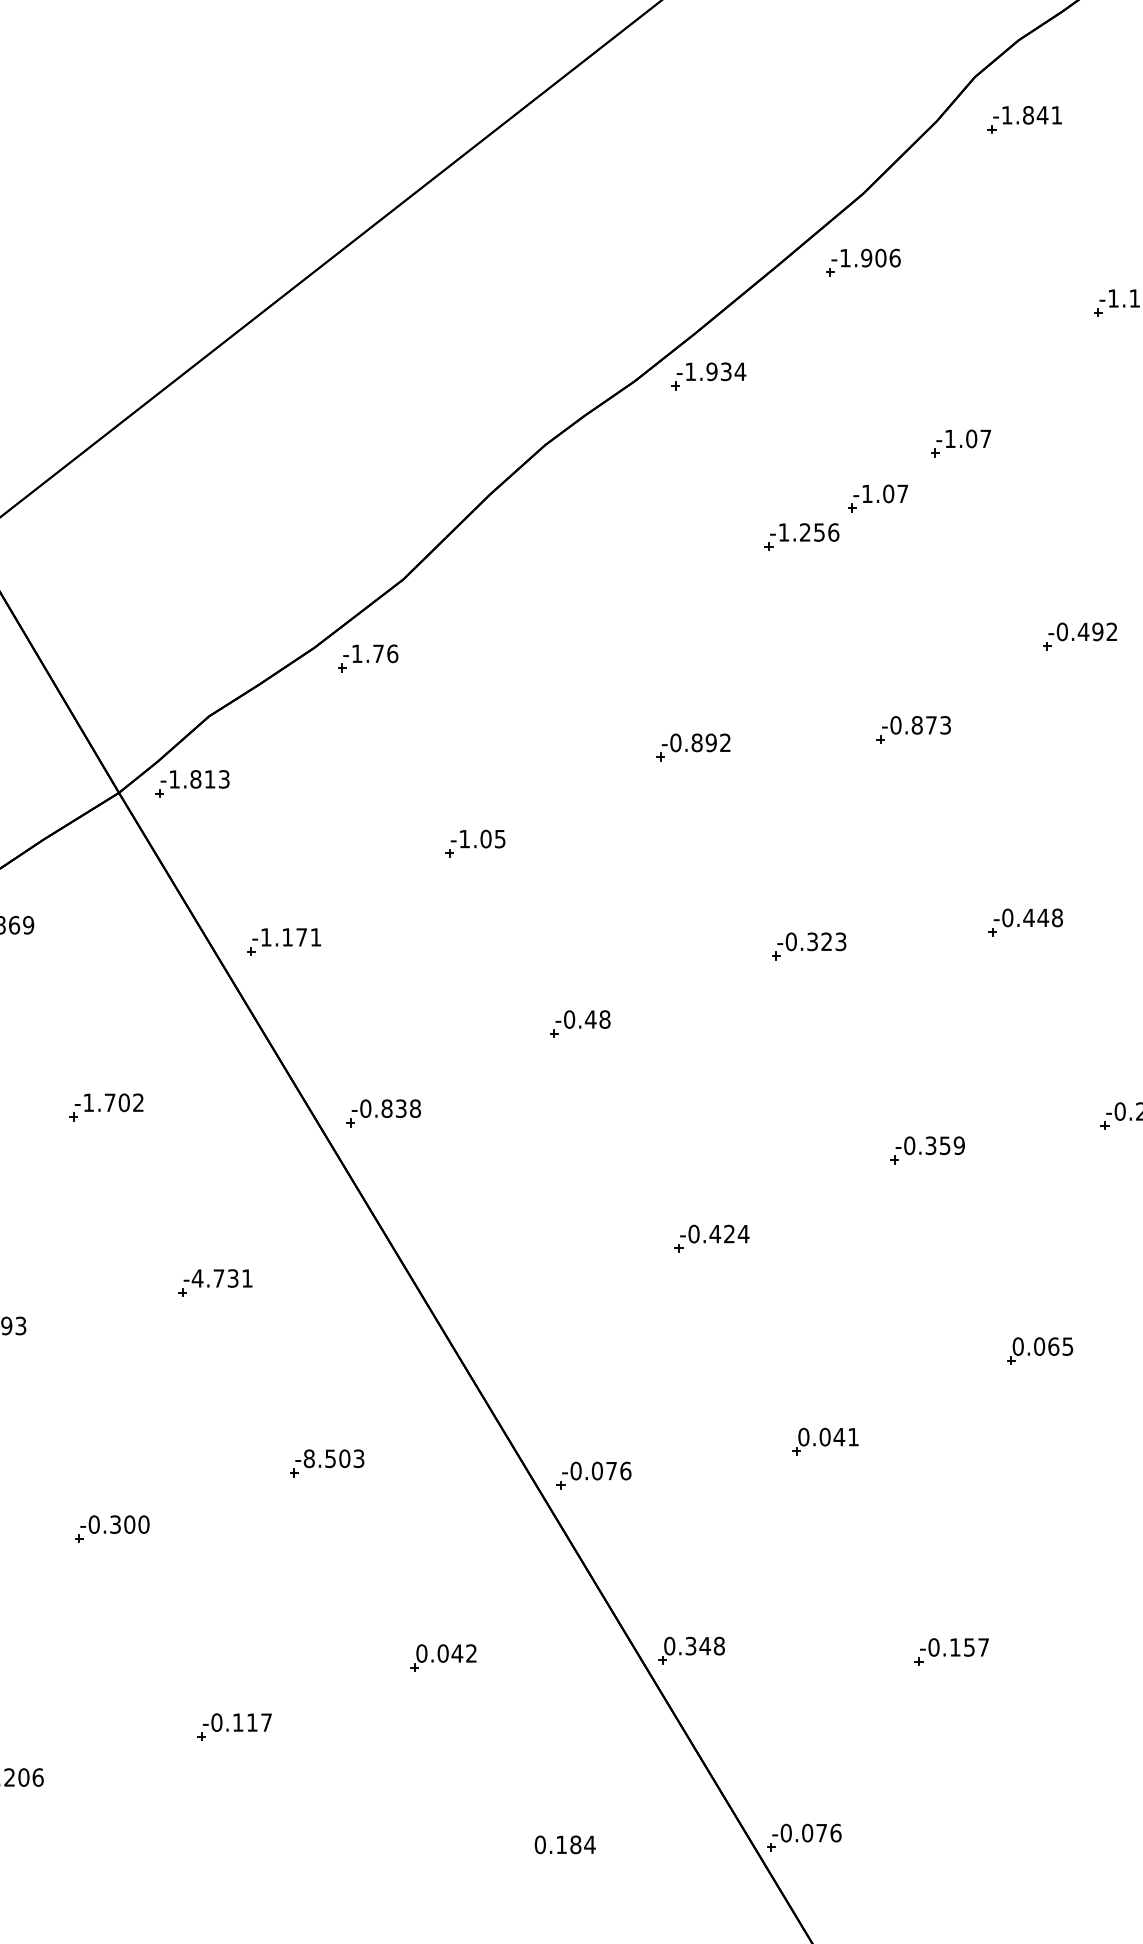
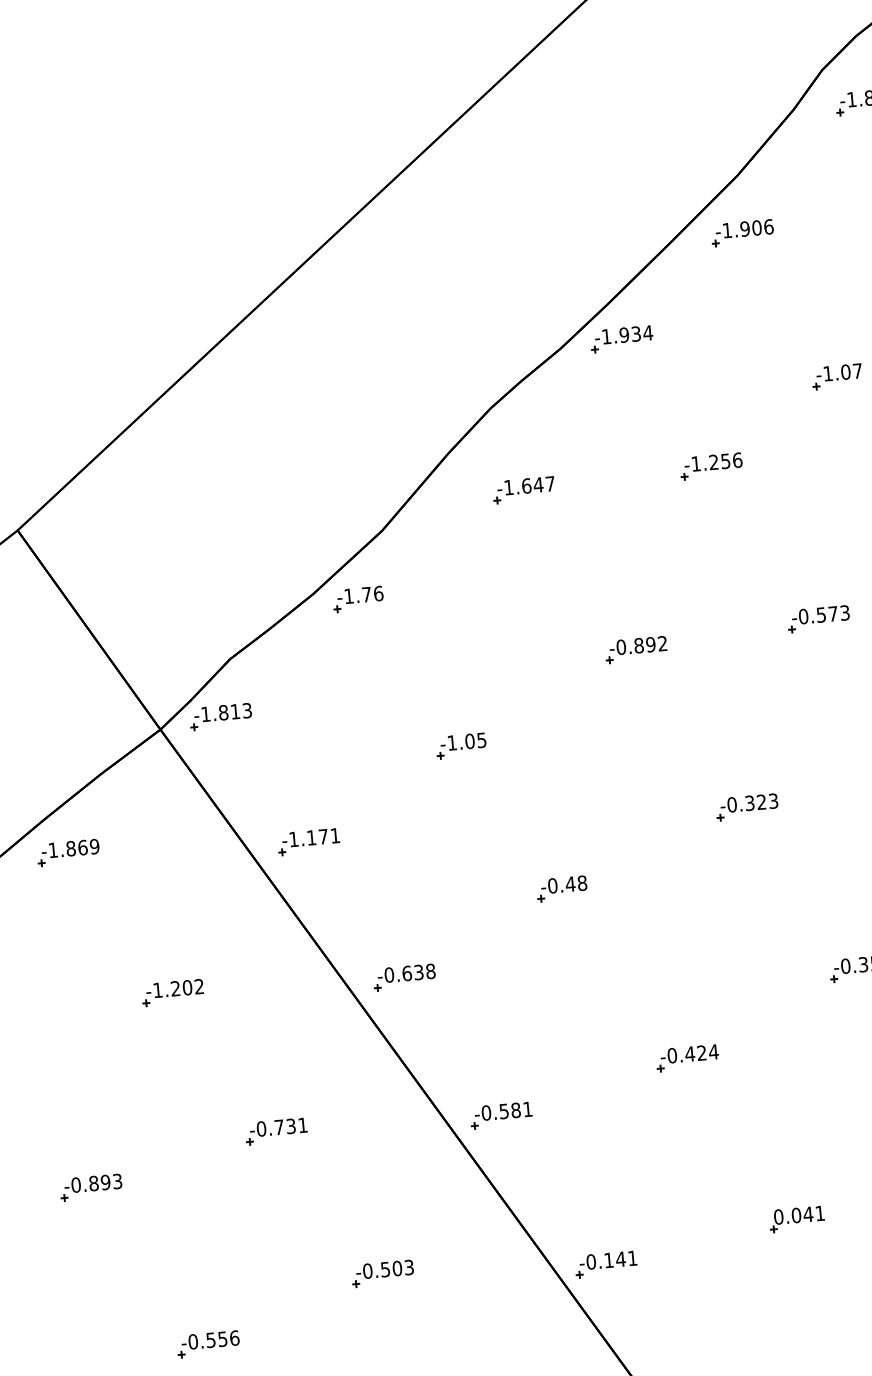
part: (877, 498) -> (771, 428), removed
part: (576, 545) -> (524, 489), added
text: (916, 725) -> (820, 615), -0.873 -> -0.573
text: (109, 1102) -> (175, 988), -1.702 -> -1.202
text: (386, 1108) -> (406, 973), -0.838 -> -0.638
text: (197, 1278) -> (261, 1128), -4.731 -> -0.731
part: (484, 1287) -> (501, 1115), added
text: (308, 1458) -> (367, 1271), -8.503 -> -0.503
text: (611, 1470) -> (620, 1258), -0.076 -> -0.141
text: (129, 1524) -> (222, 1339), -0.300 -> -0.556

